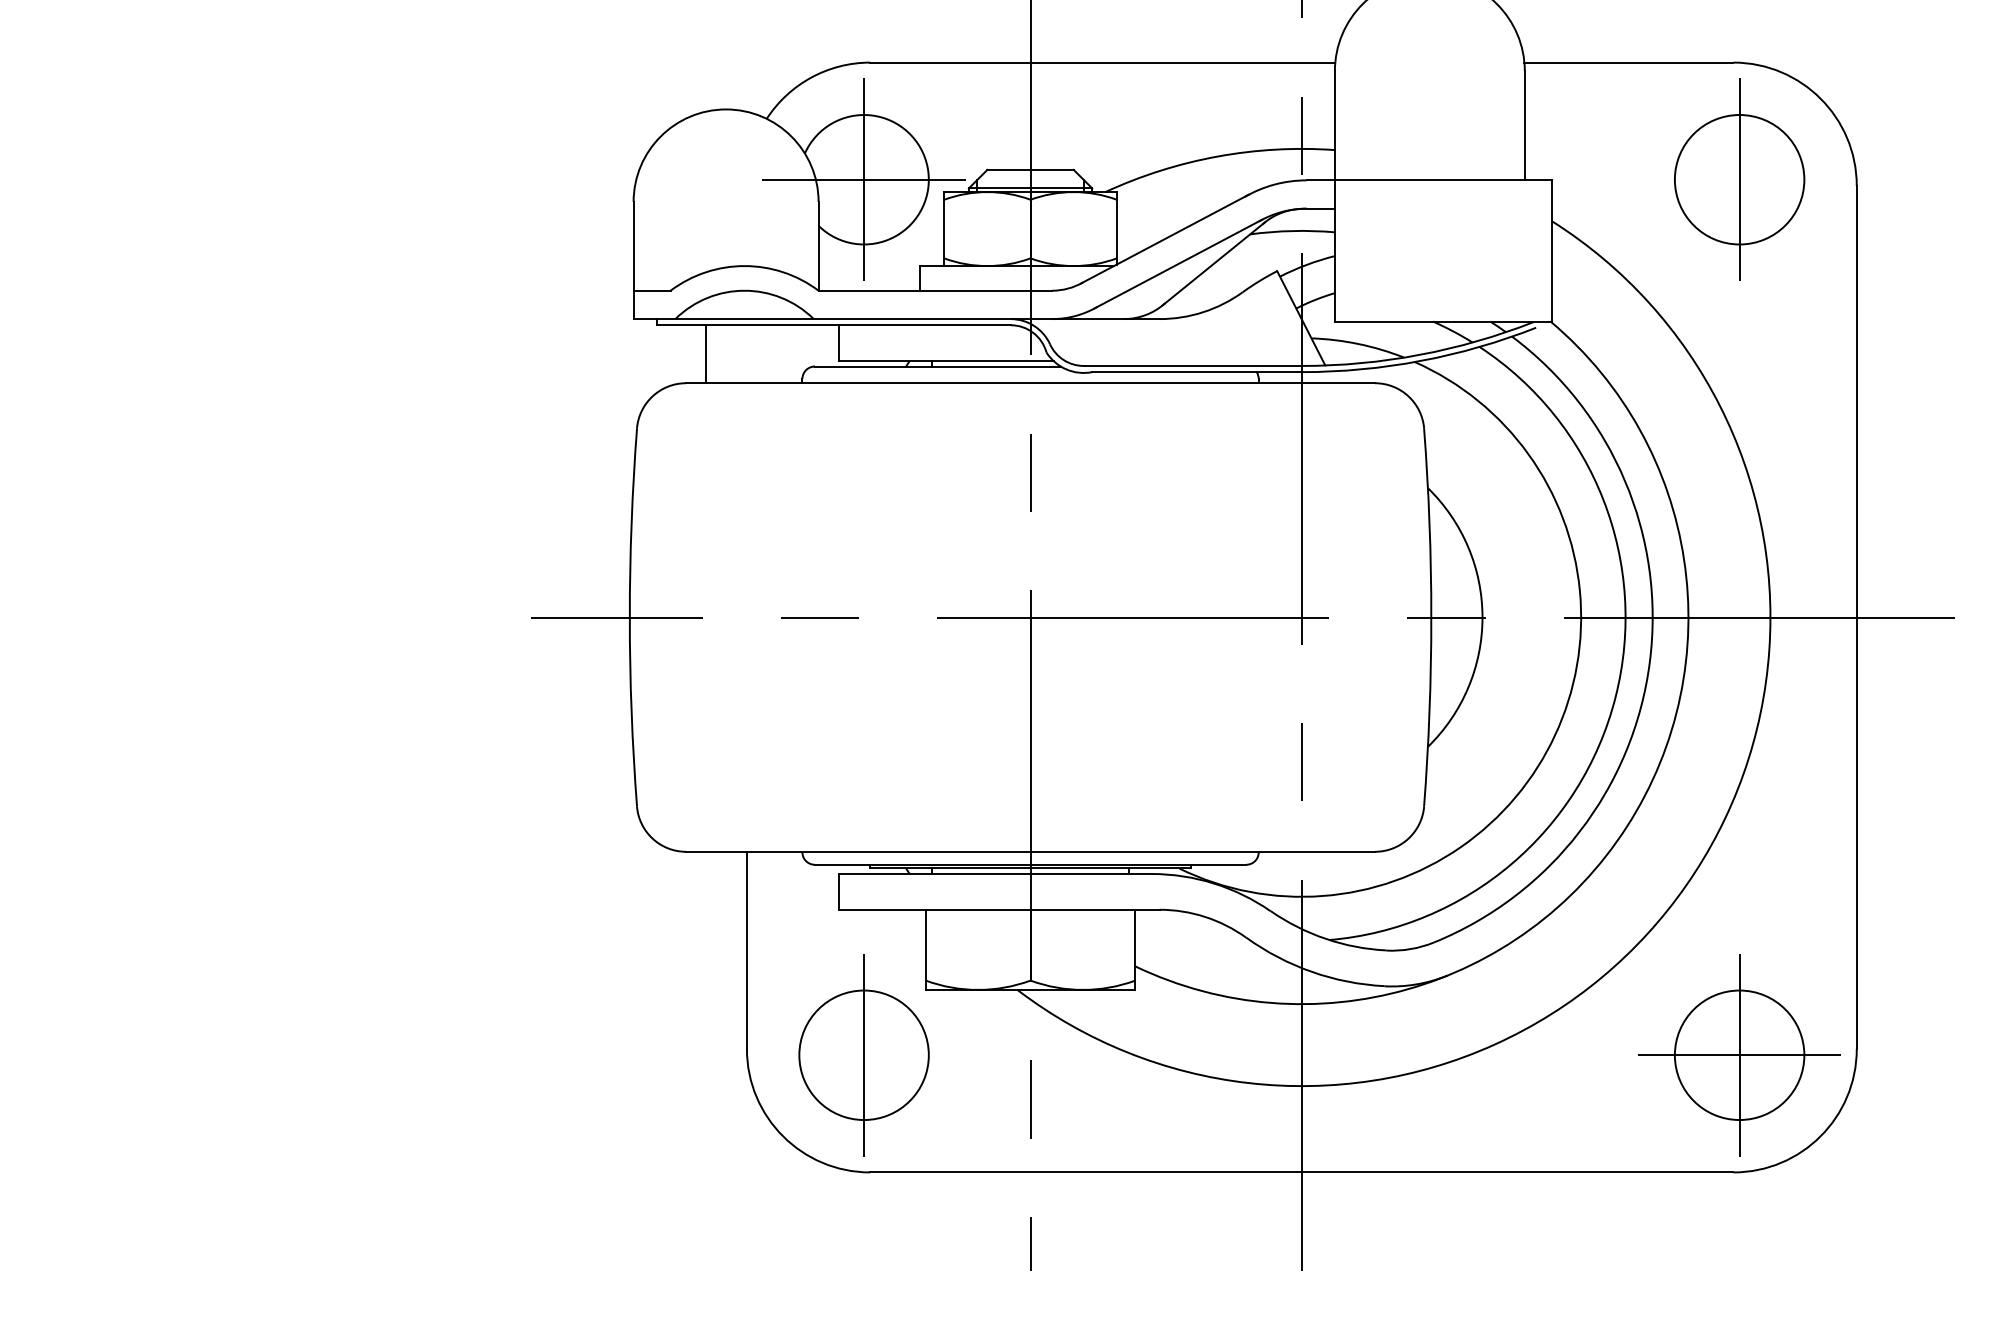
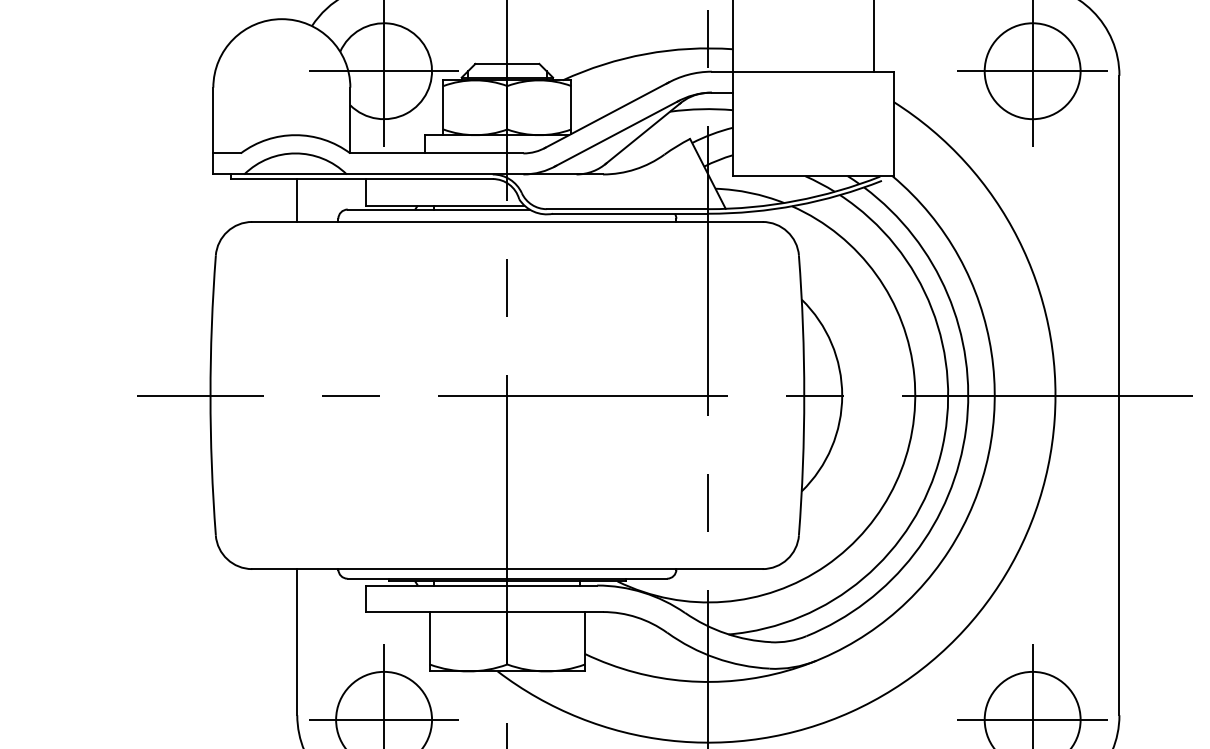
line: (1739, 179) -> (1032, 71), added
line: (705, 354) -> (296, 200), moved
line: (863, 1055) -> (383, 719), added

